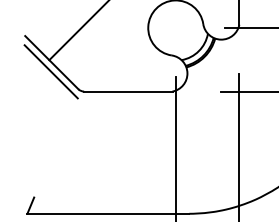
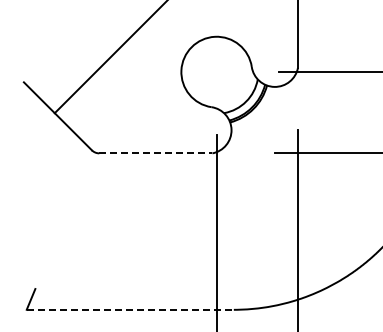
line: (51, 72) -> (57, 128), removed
line: (128, 91) -> (155, 153), solid -> dashed
line: (108, 213) -> (130, 309), solid -> dashed

